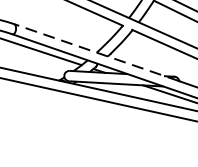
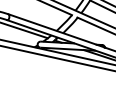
line: (96, 51) -> (56, 30), dashed -> solid

